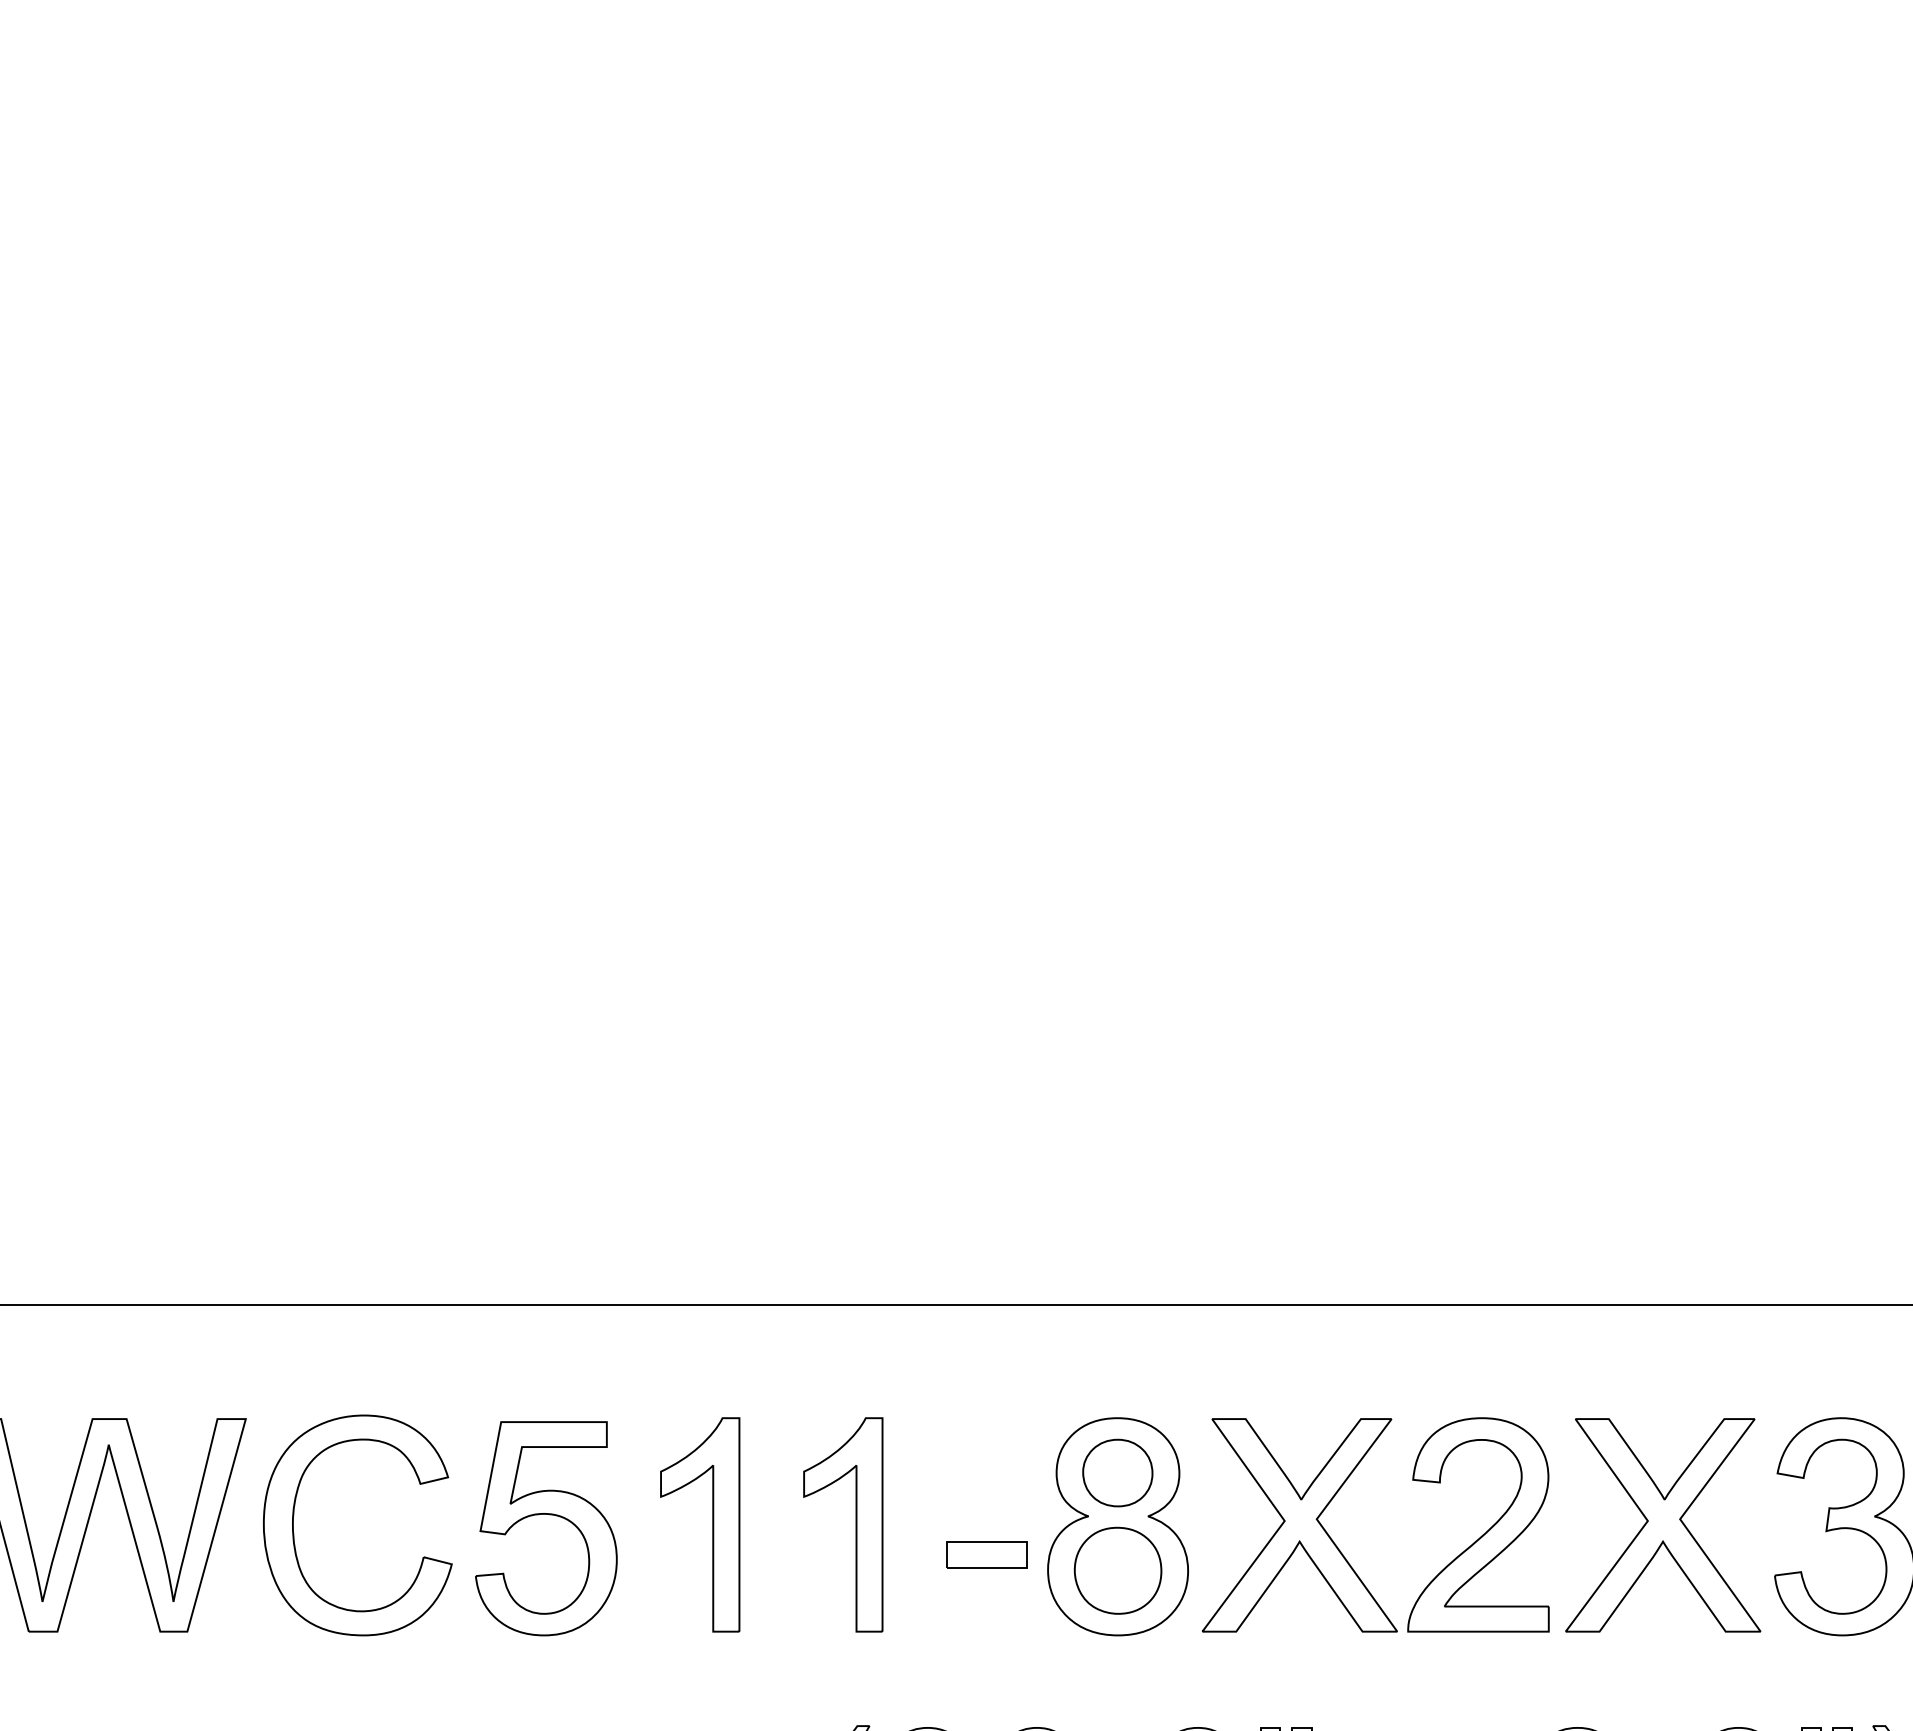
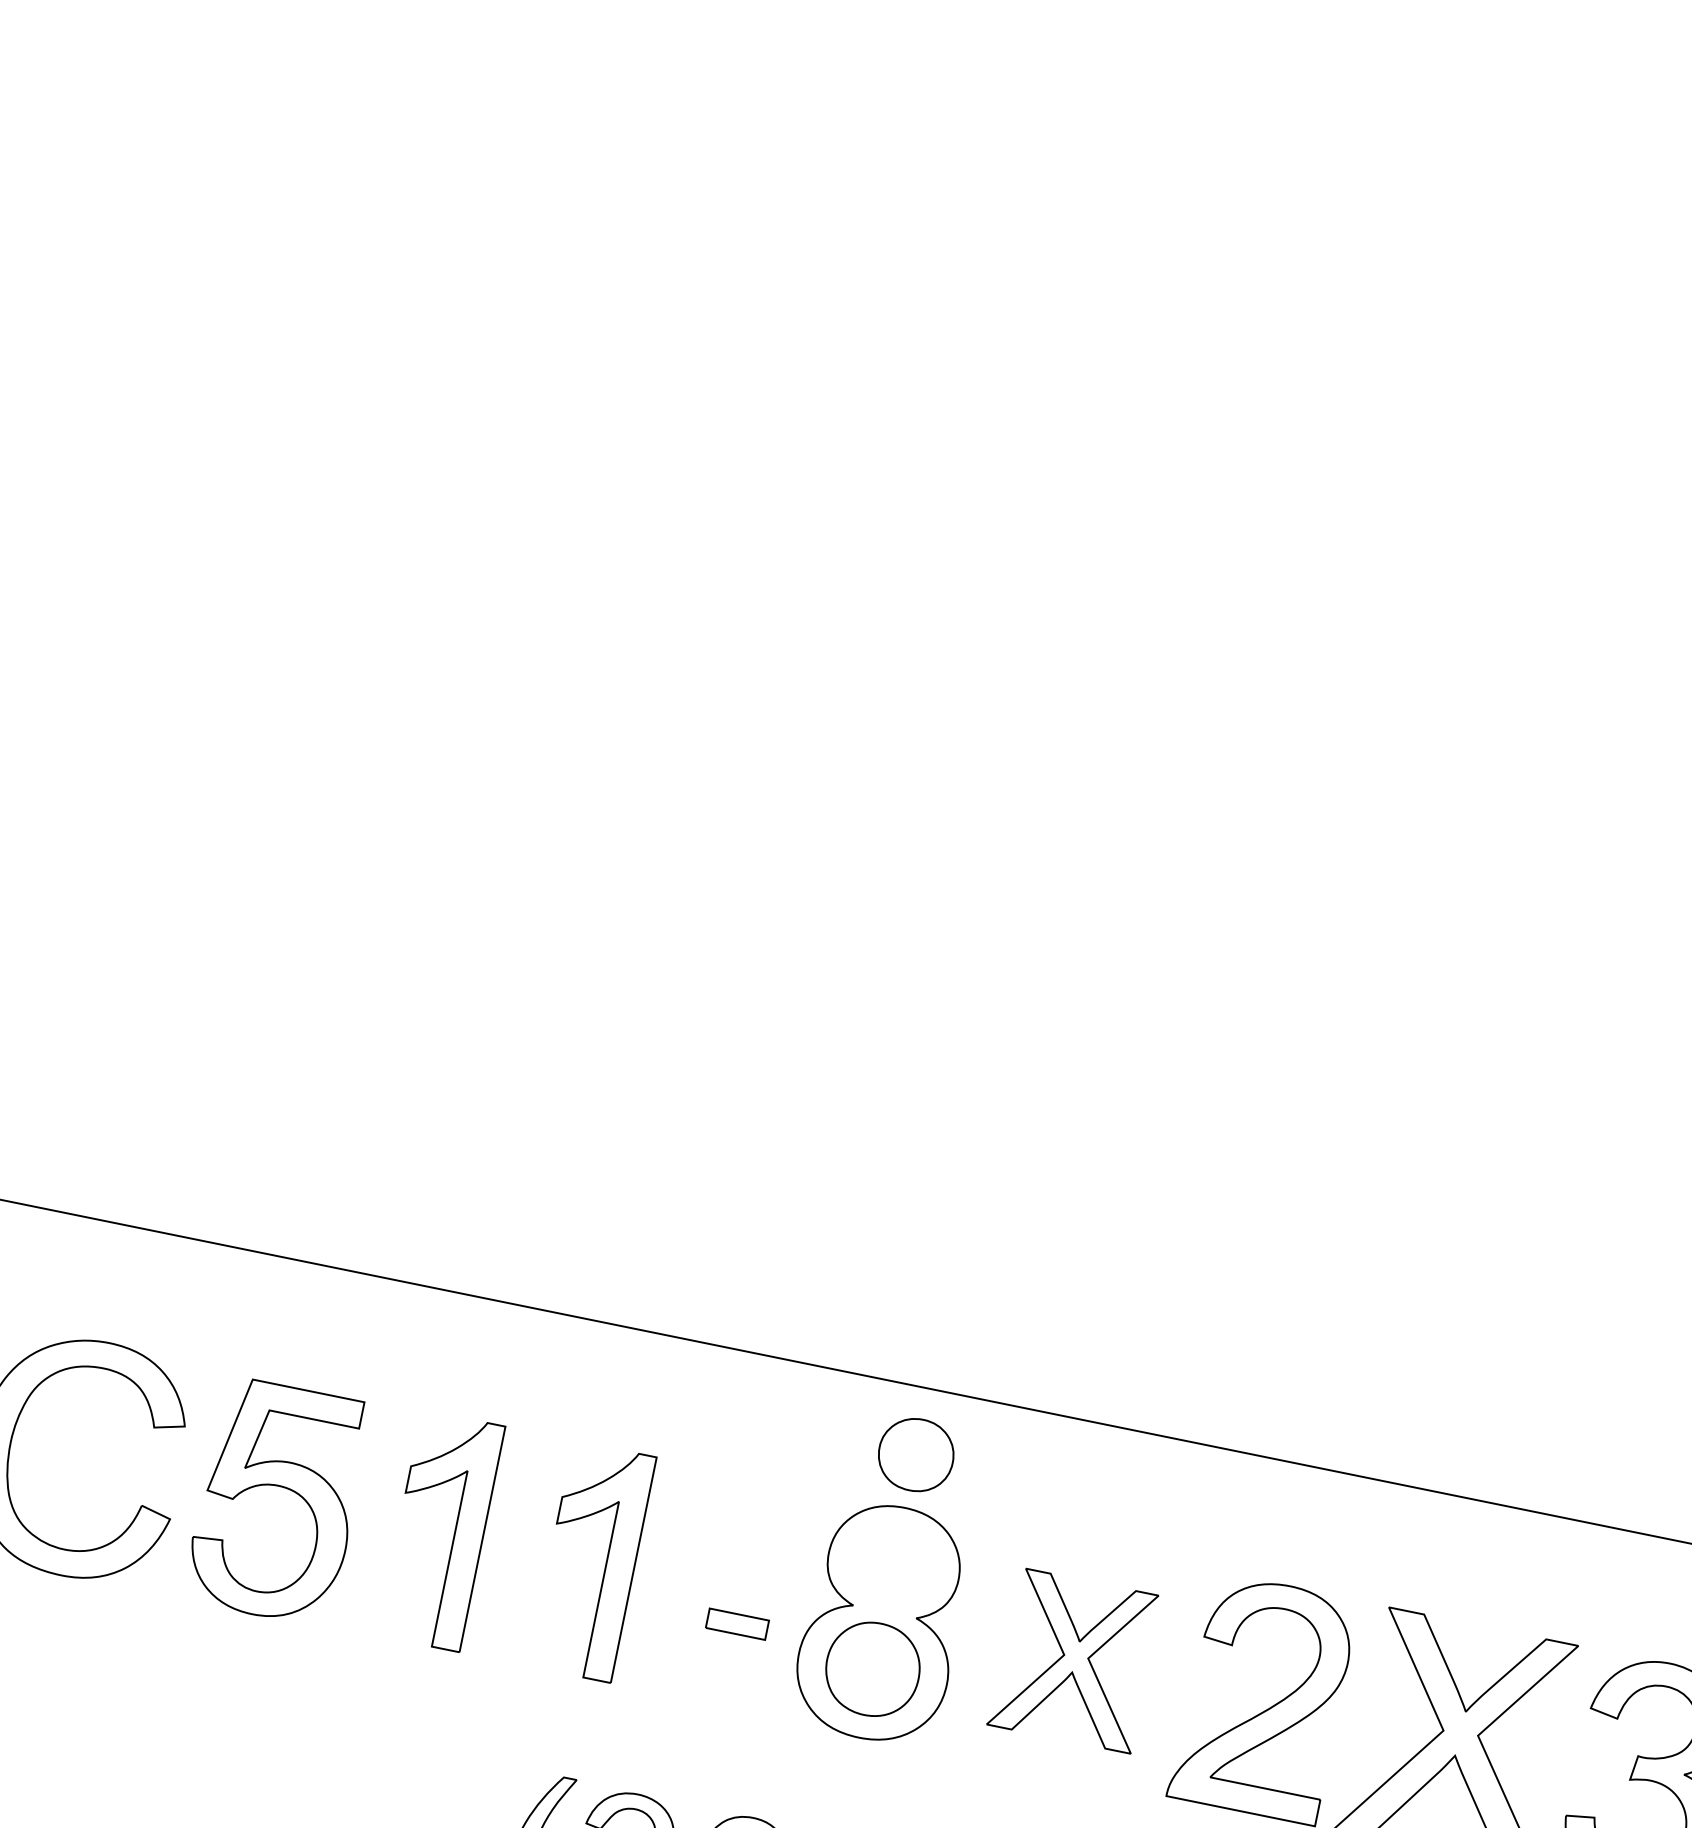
part: (1117, 1472) -> (915, 1454), moved
part: (1299, 1525) -> (1074, 1660), size x0.7
part: (986, 1554) -> (737, 1623), size x0.7

